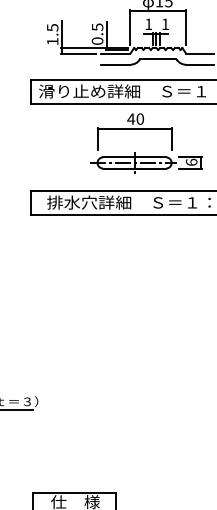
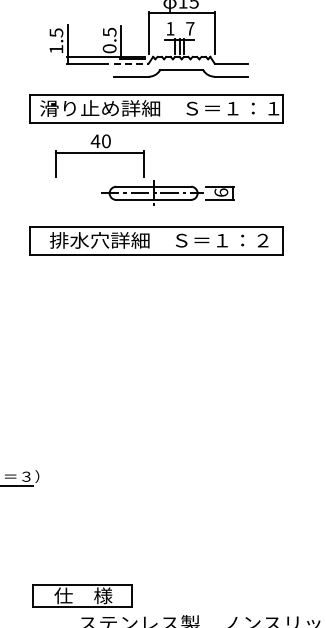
text: (165, 24) -> (190, 28), 1 -> 7
line: (116, 53) -> (132, 63), solid -> dashed
part: (134, 131) -> (99, 155), moved

